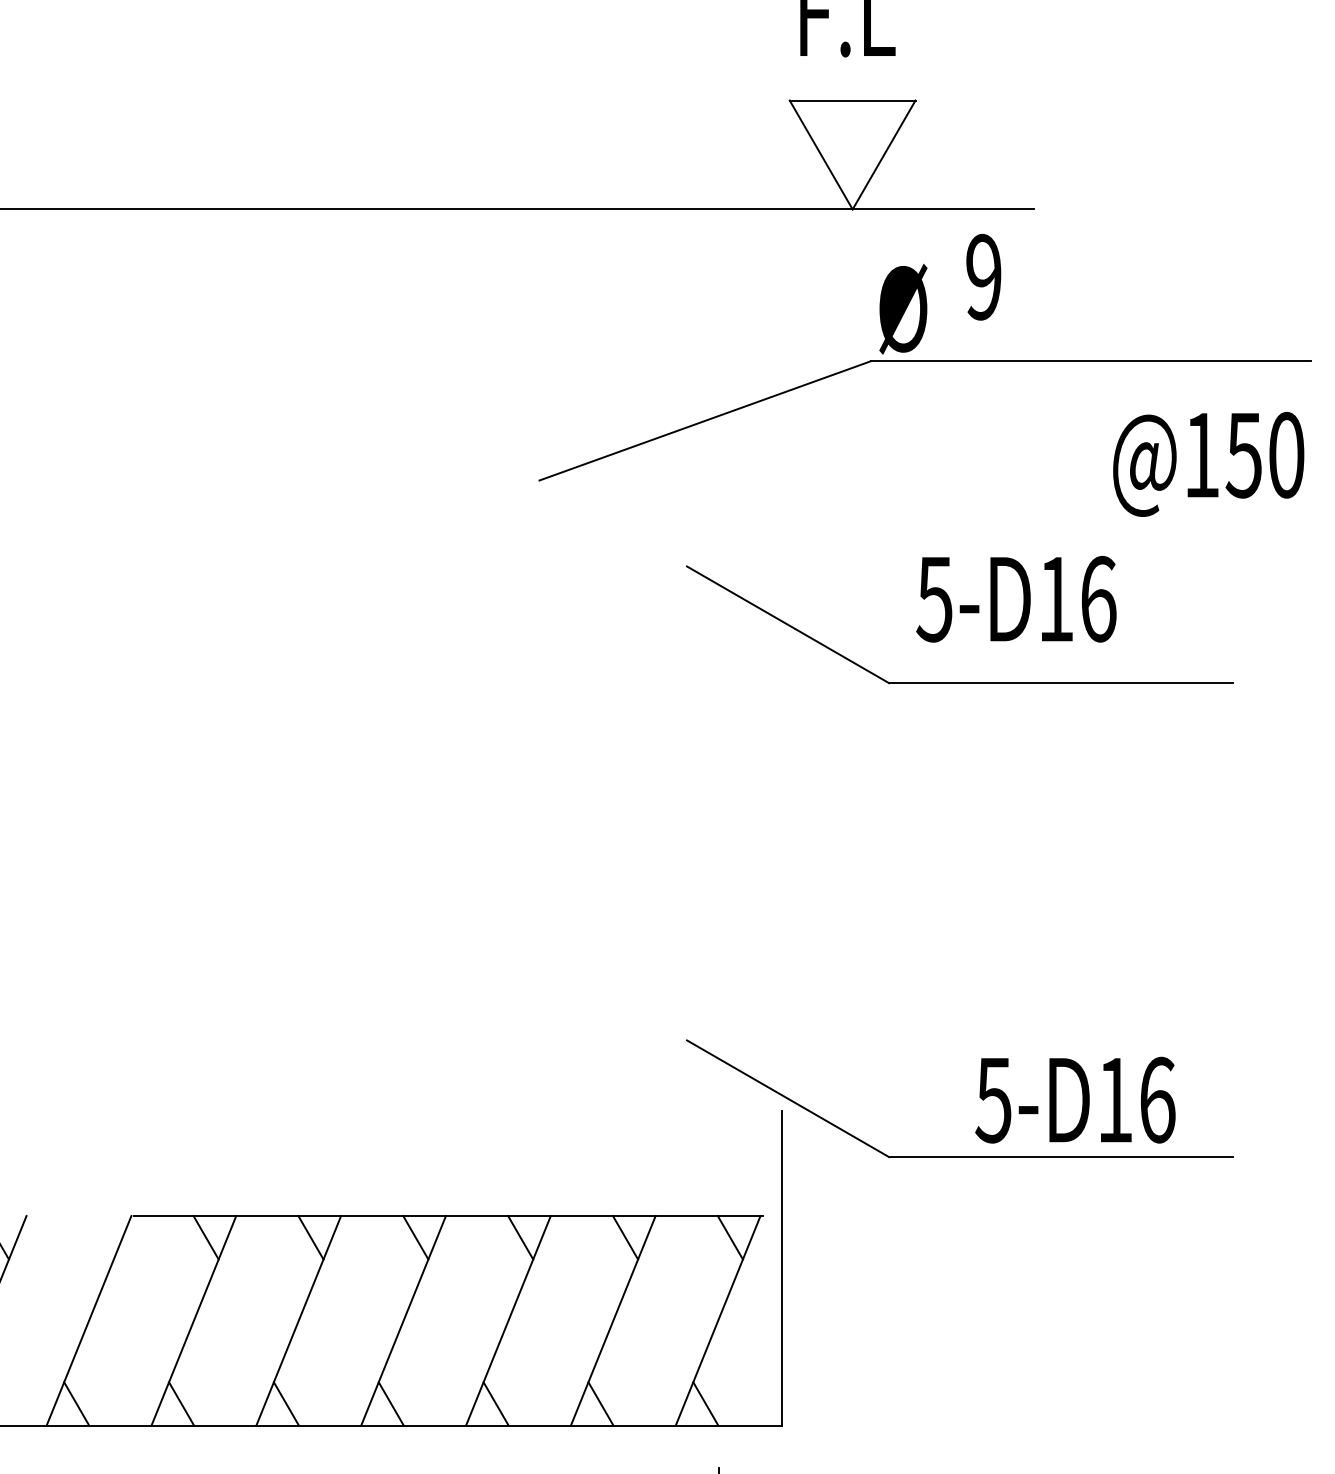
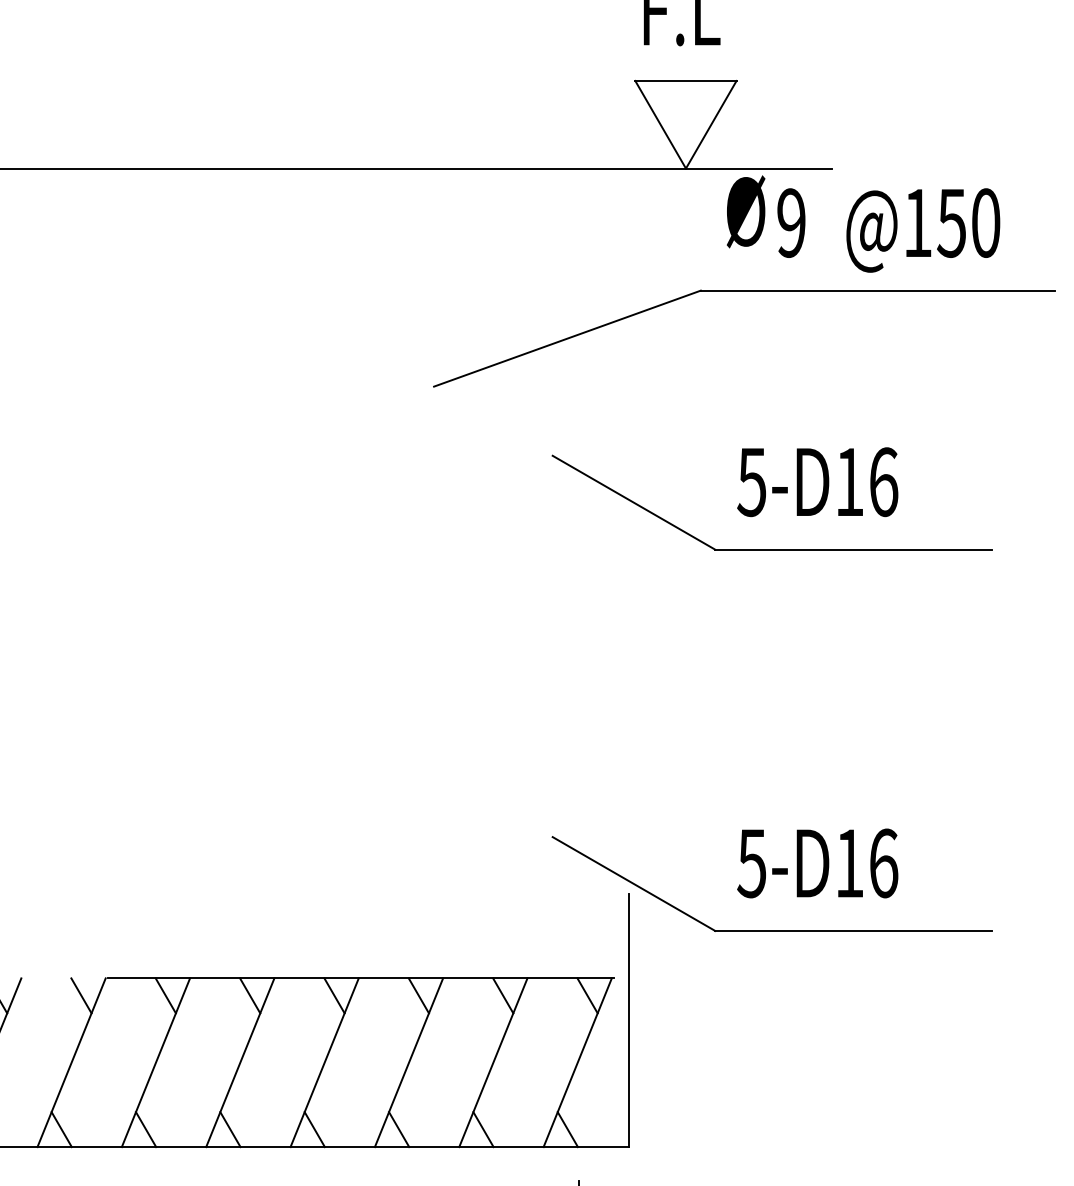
text: (903, 308) -> (746, 211), moved
text: (1208, 464) -> (923, 230), moved
text: (1075, 1099) -> (817, 862), moved
line: (100, 1237) -> (80, 995), added

